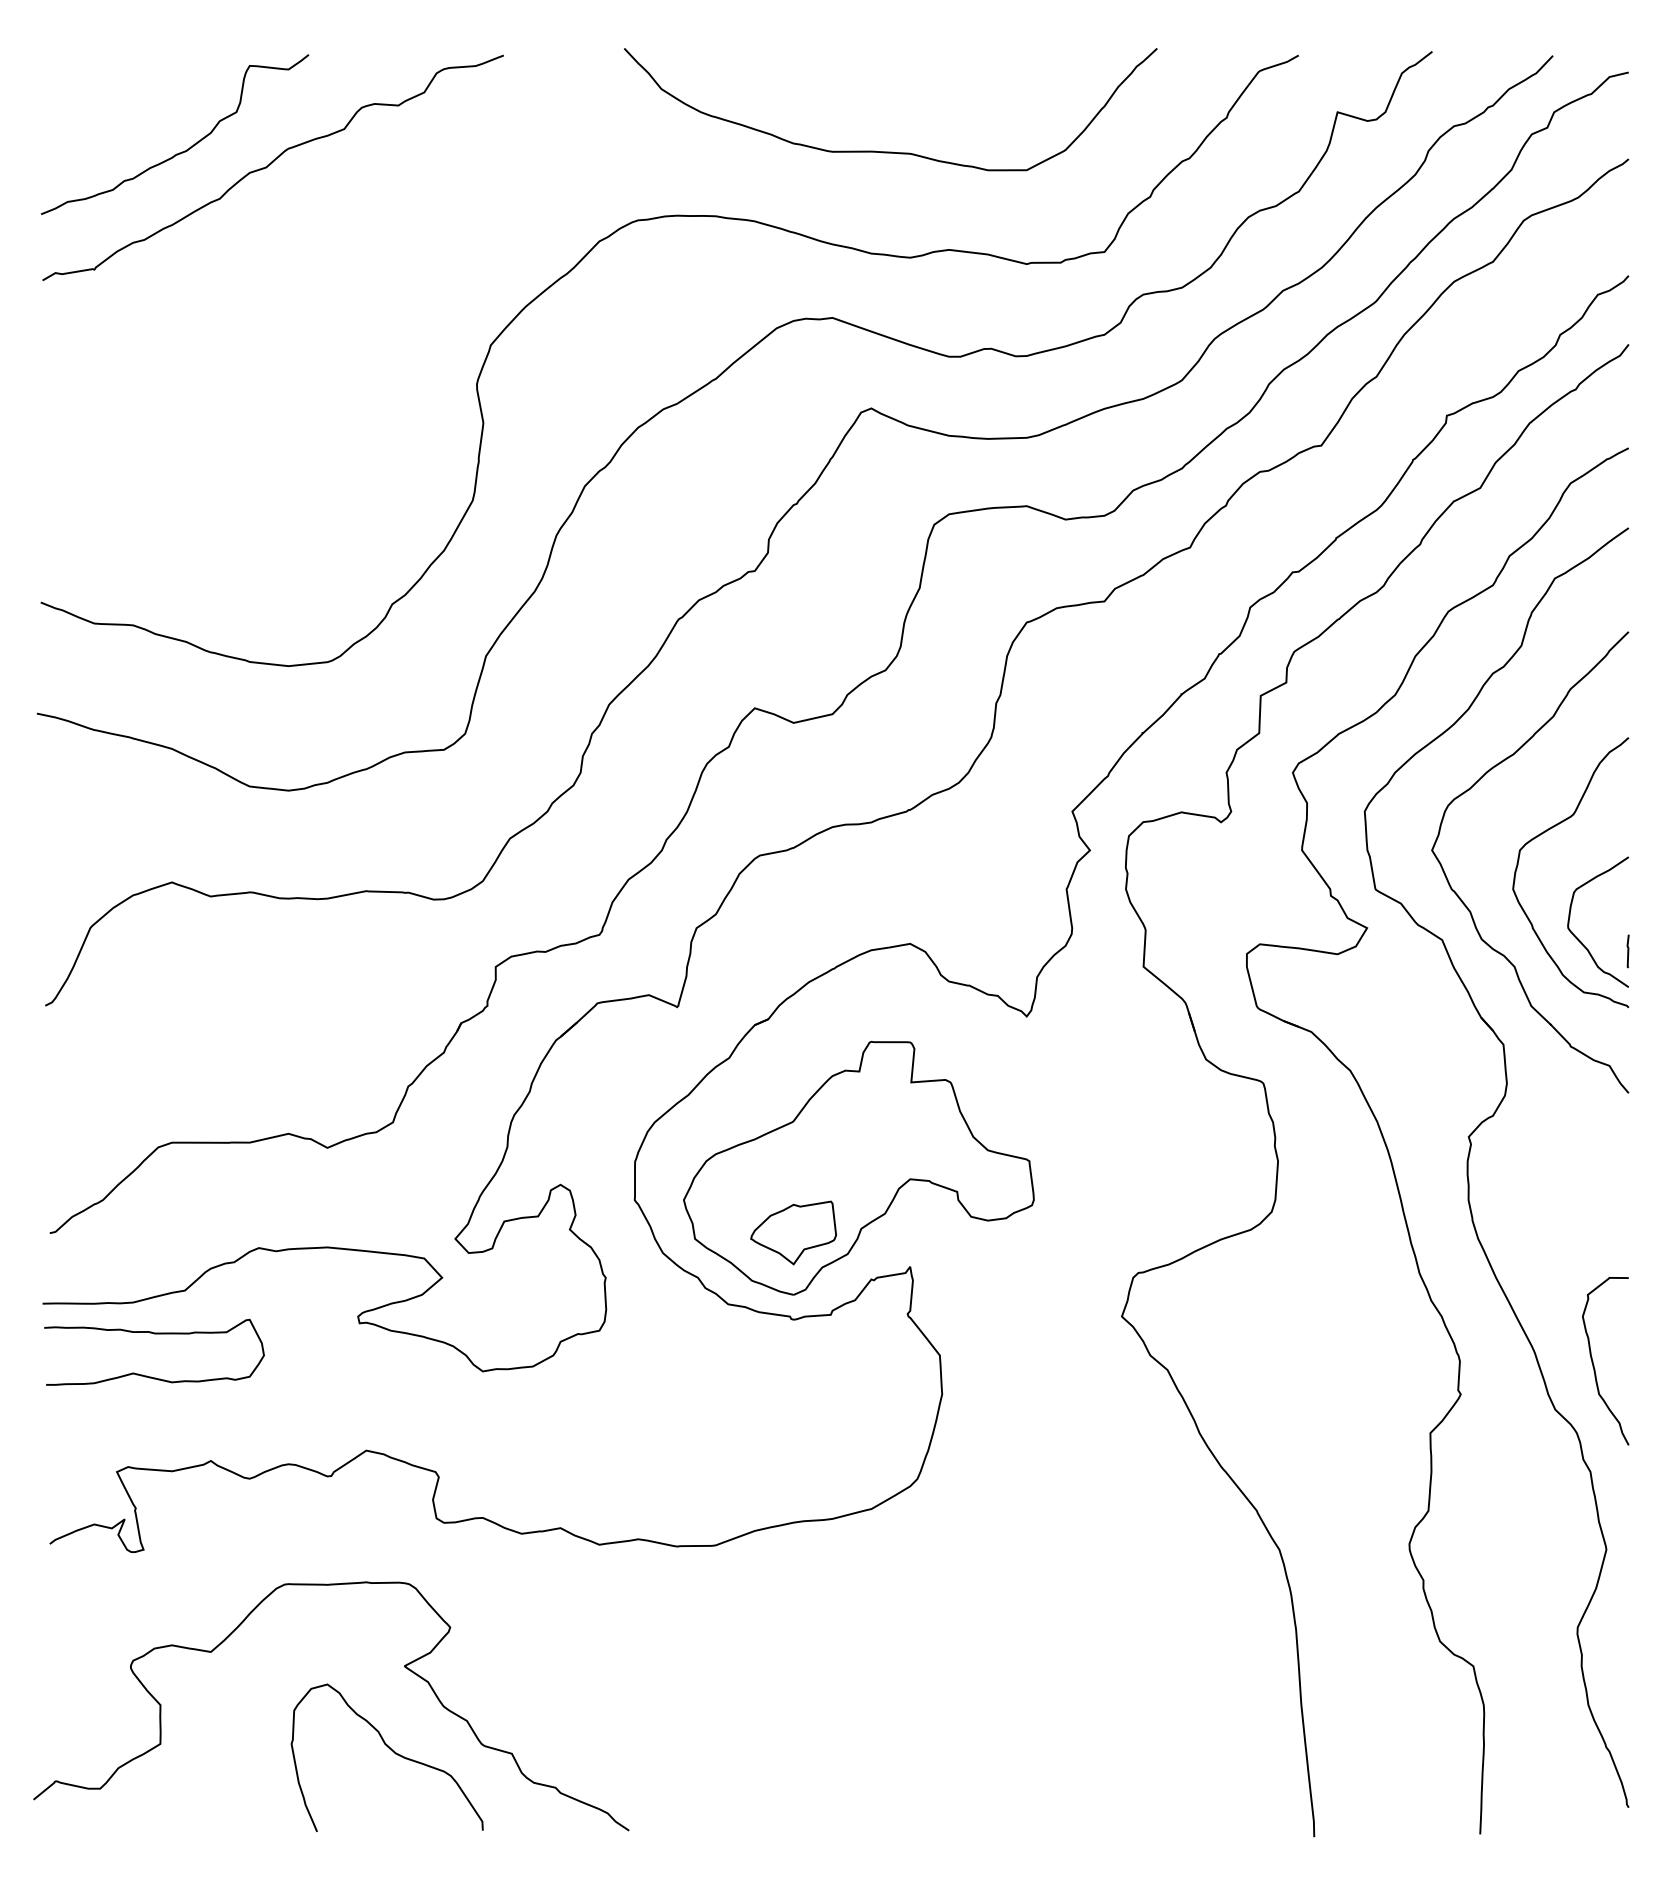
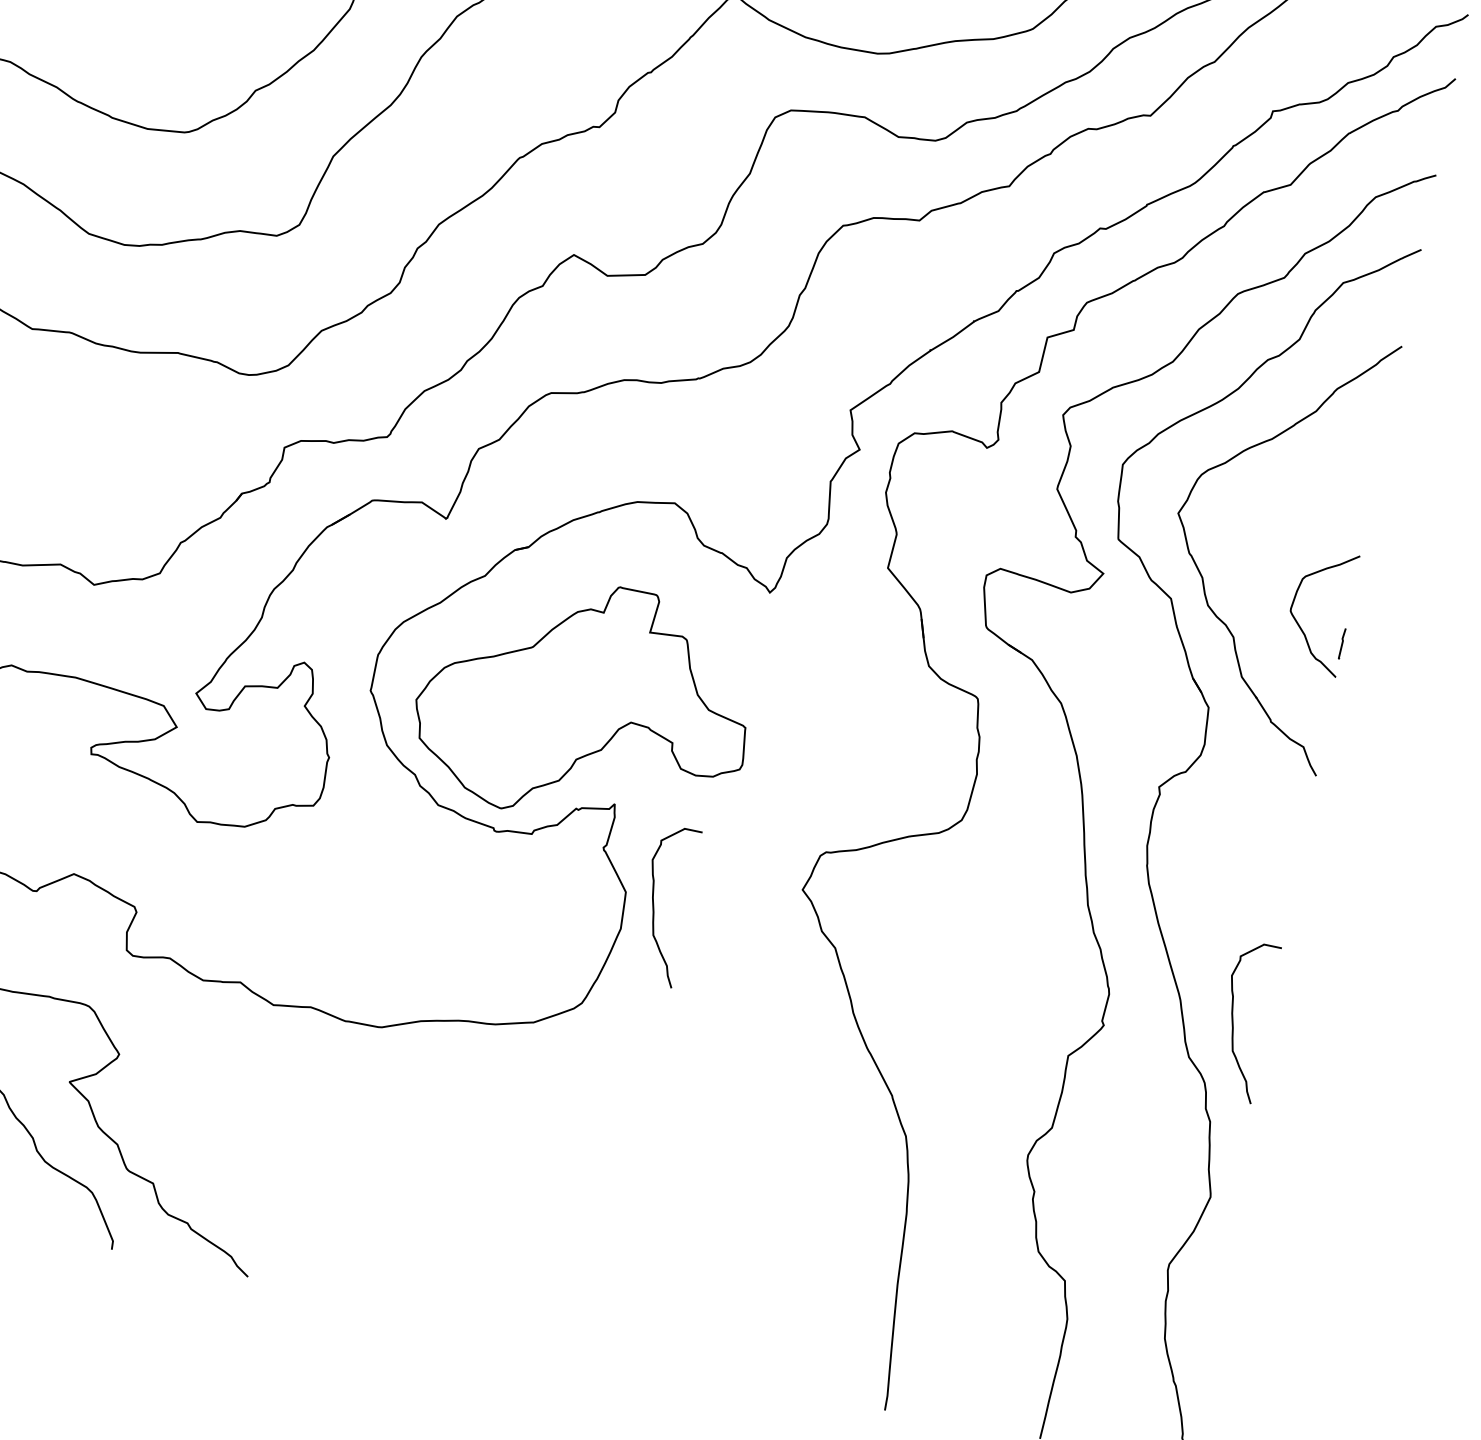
curve: (1544, 833) -> (1286, 518), removed
part: (793, 1232) -> (512, 750), removed
curve: (972, 1365) -> (654, 907), added

